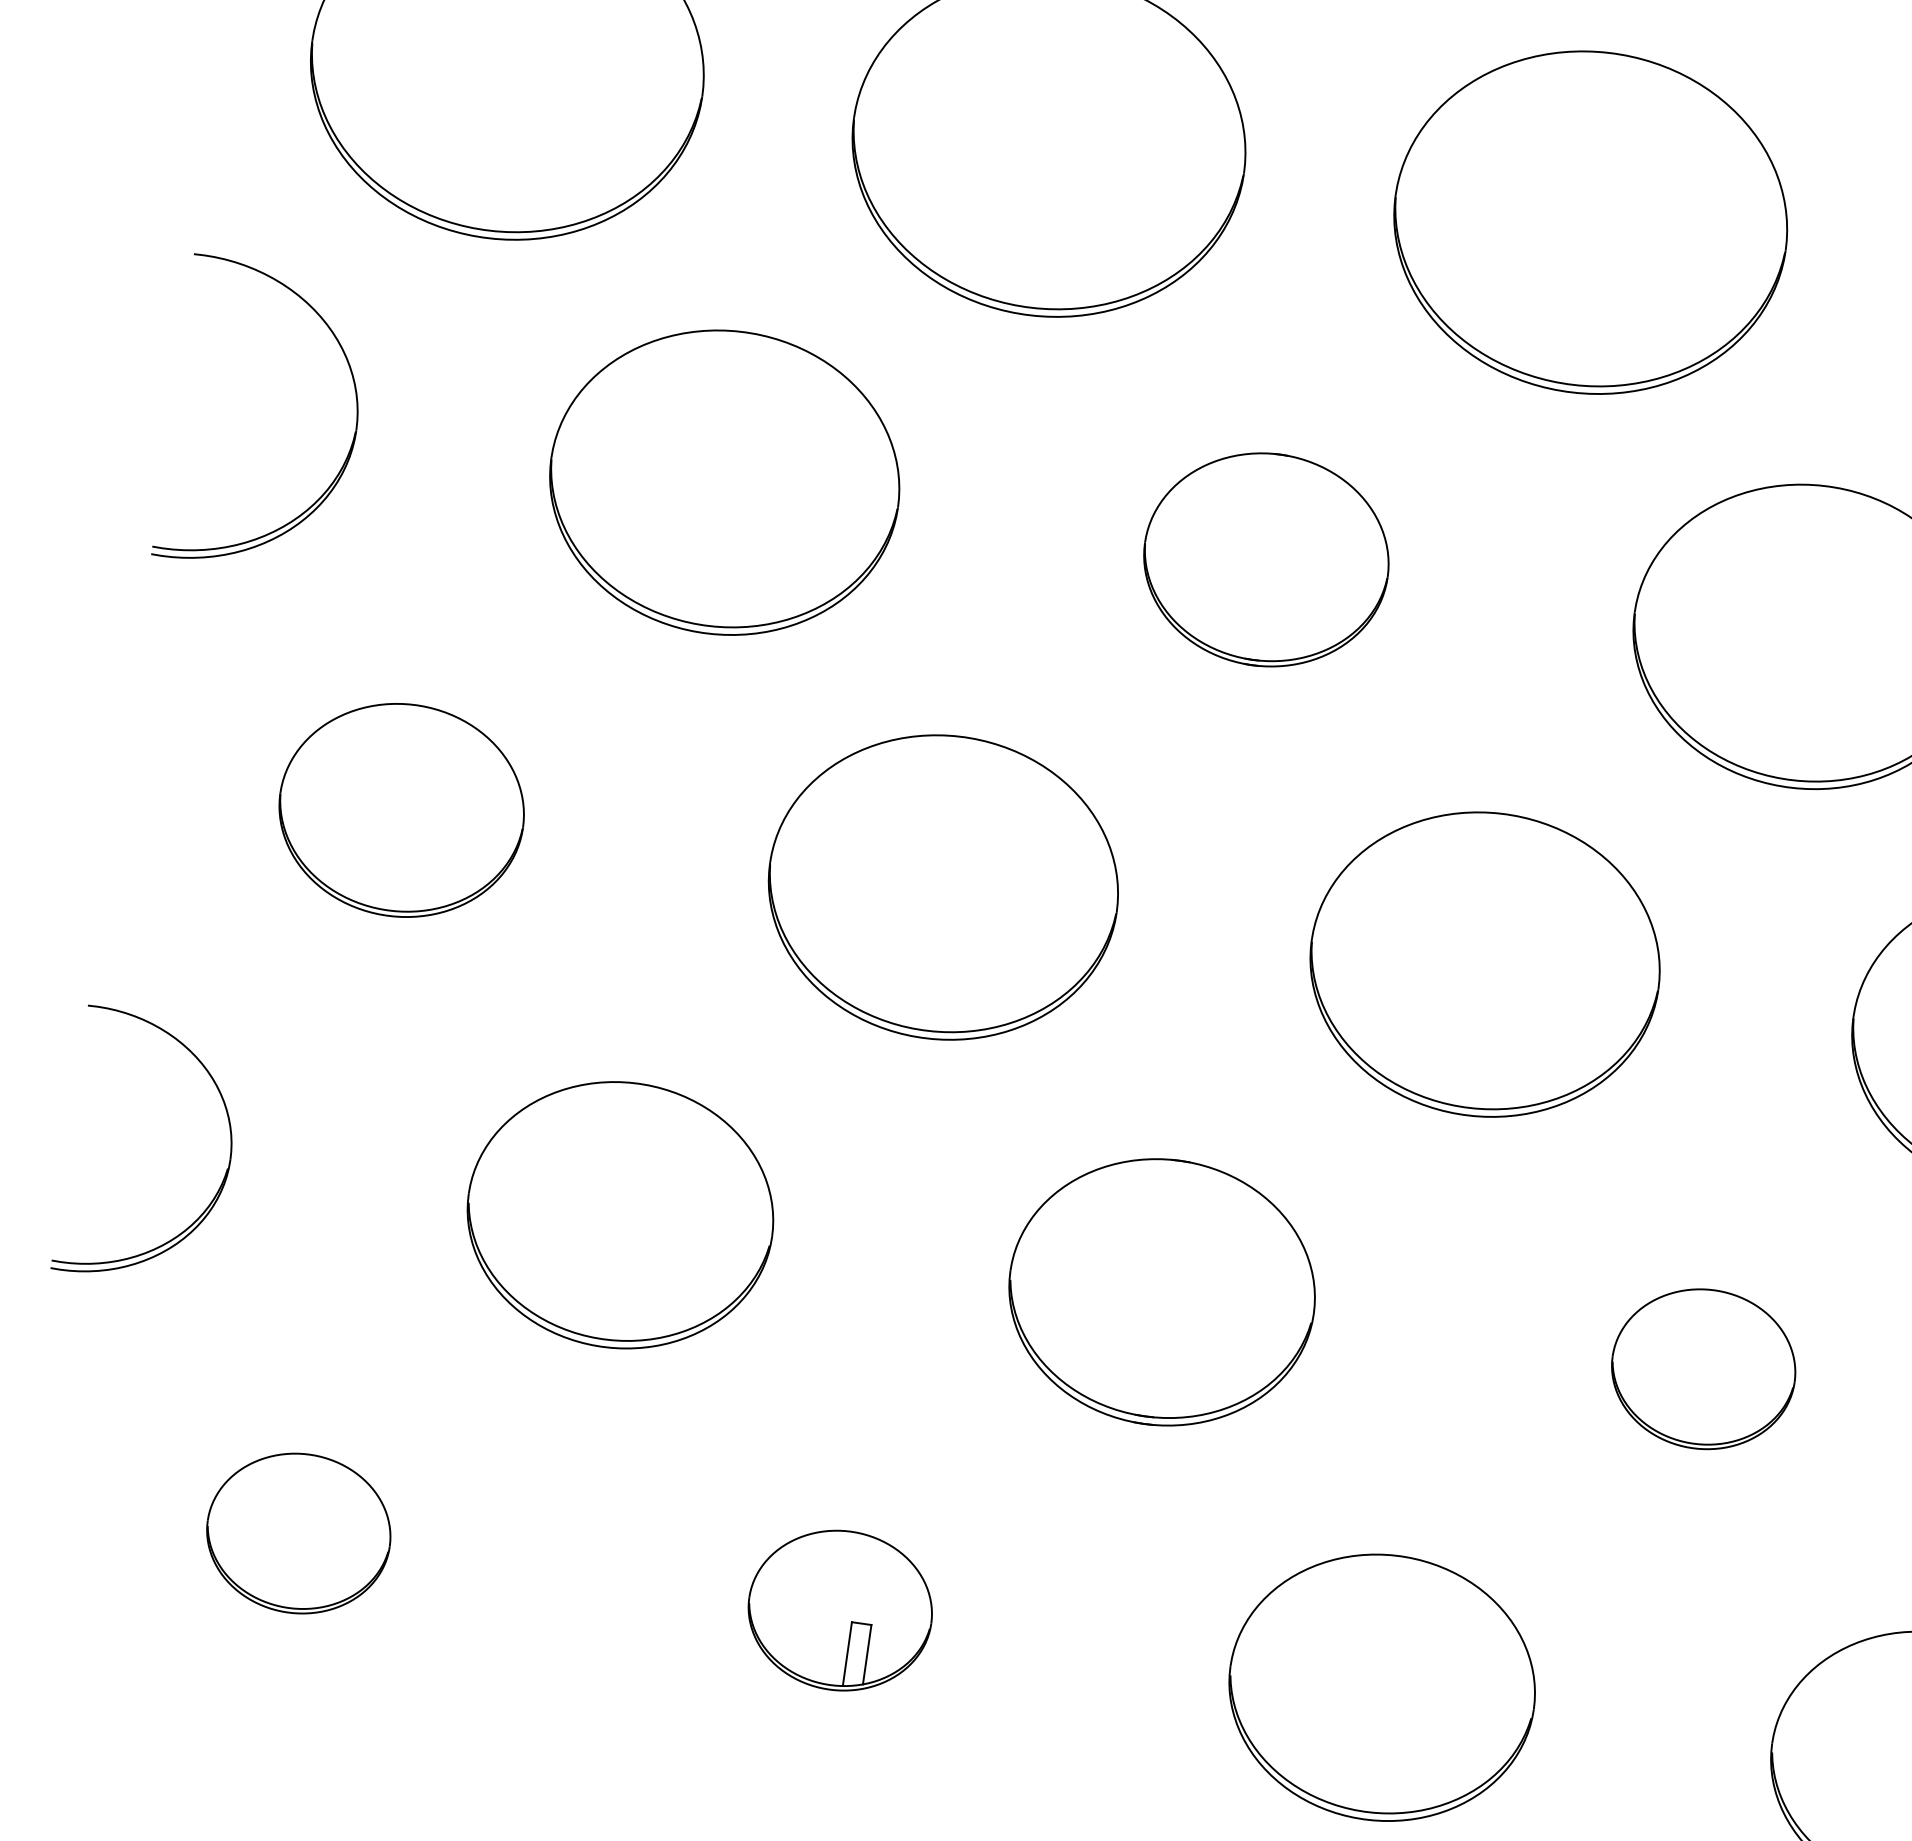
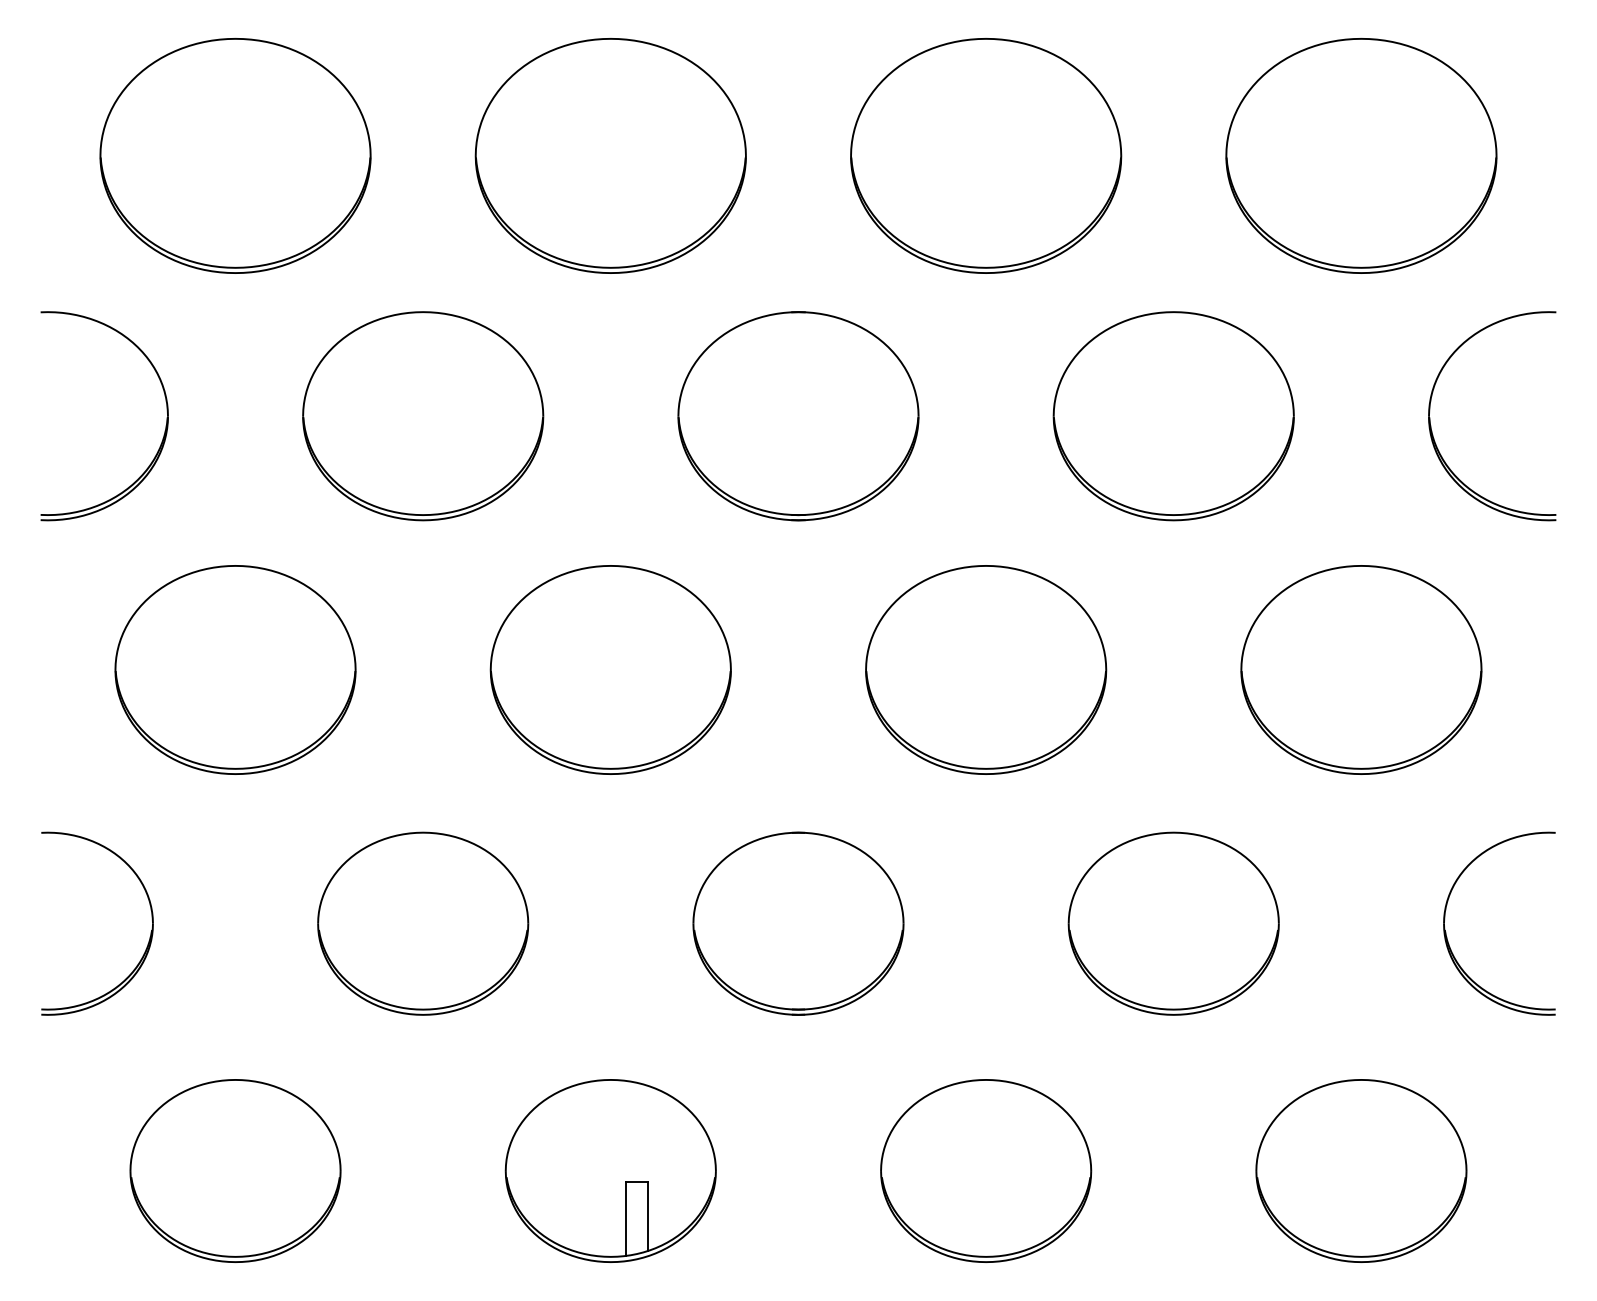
part: (1266, 560) -> (798, 416), size x1.43
part: (401, 809) -> (235, 669), size x1.43
part: (1703, 1369) -> (1173, 923), size x1.67
part: (298, 1532) -> (235, 1170), size x1.67
part: (840, 1609) -> (610, 1170), size x1.67

